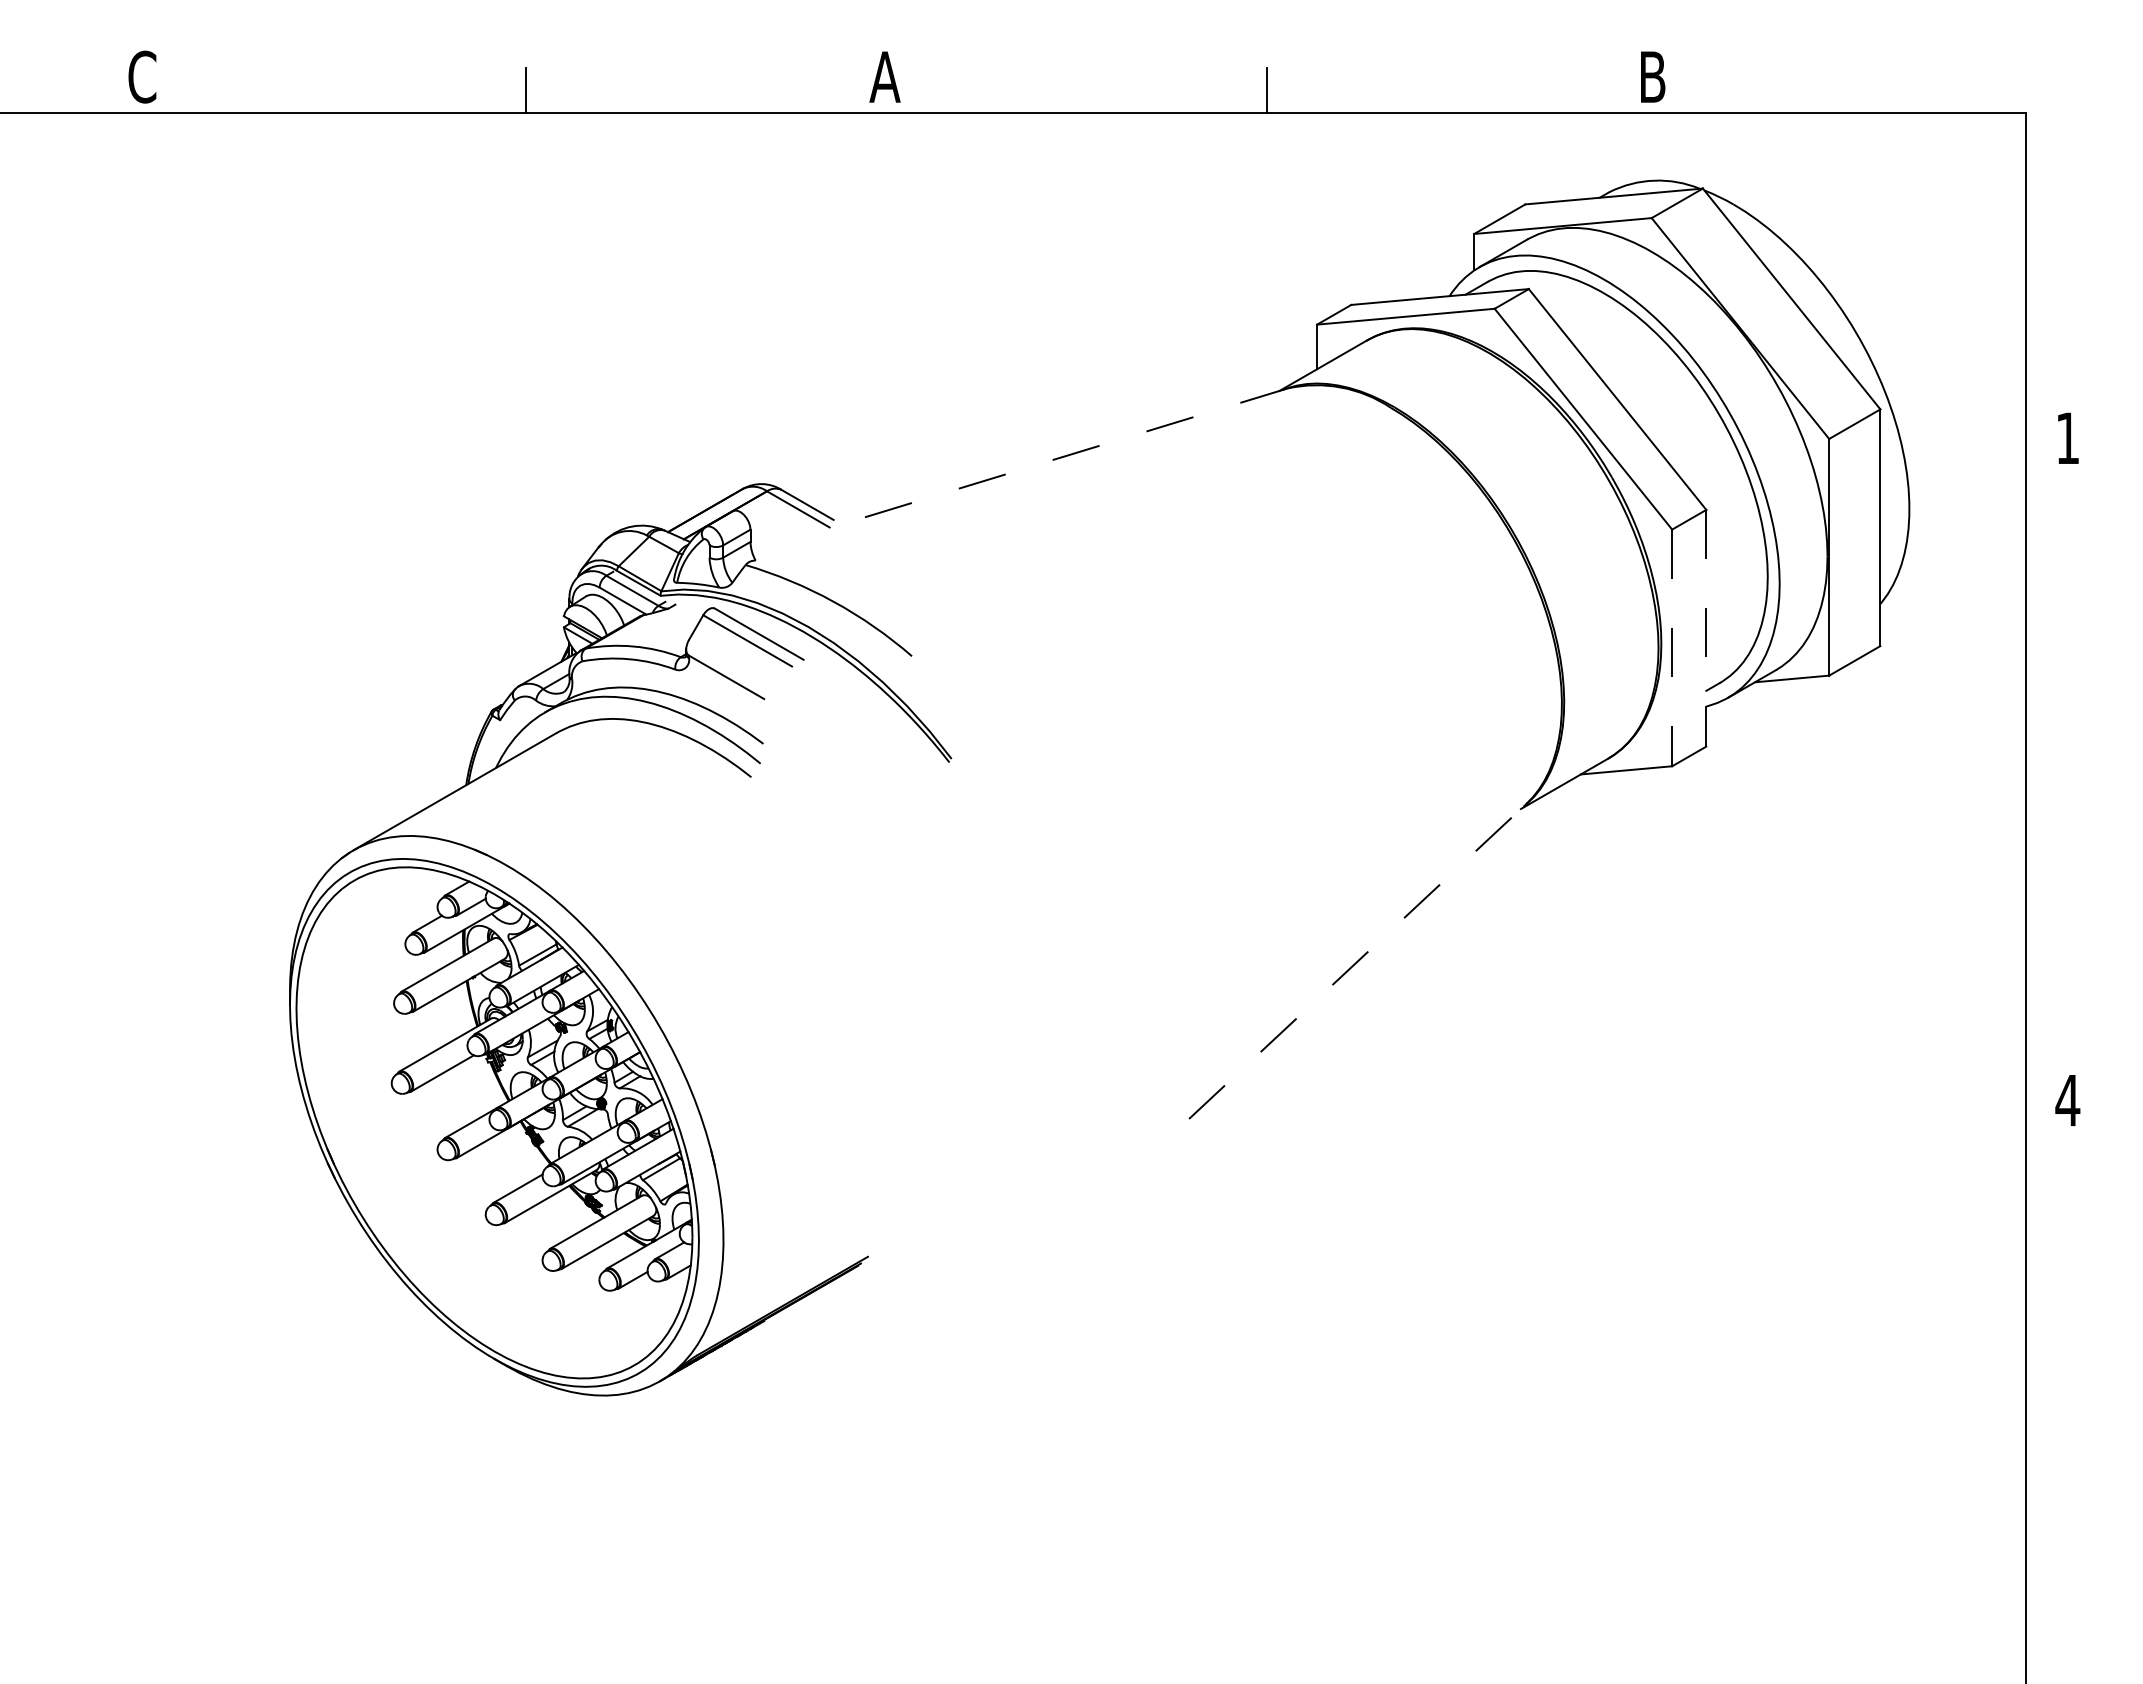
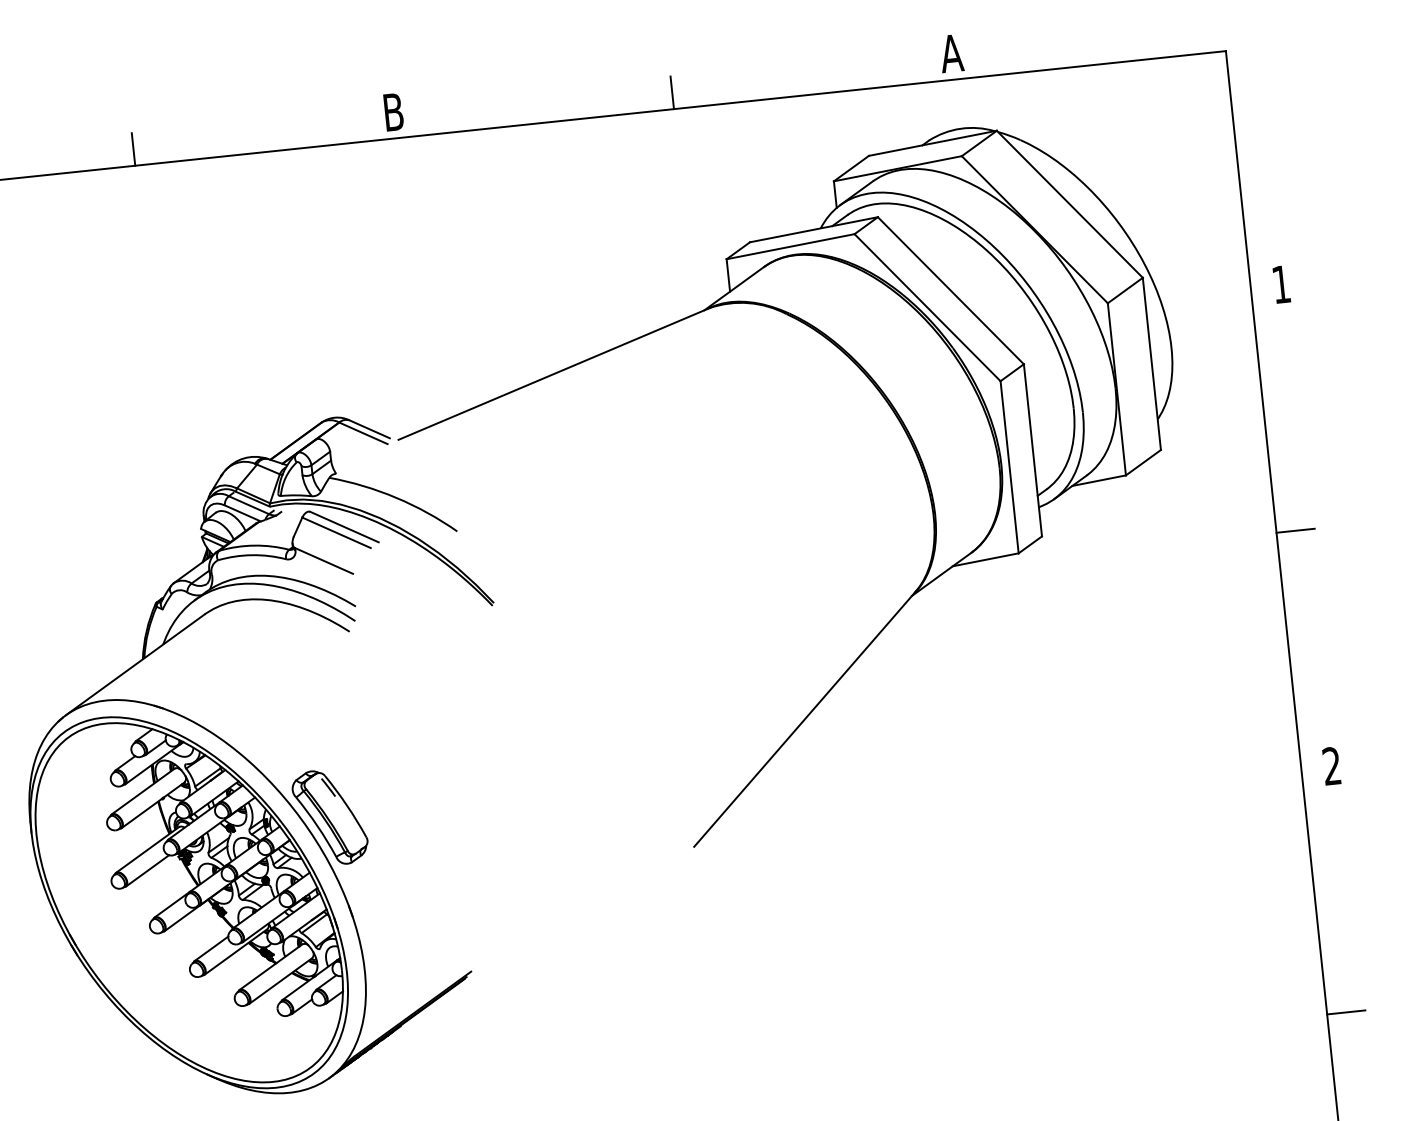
text: (884, 76) -> (392, 111), A -> B
text: (1652, 76) -> (951, 53), B -> A
line: (1065, 456) -> (553, 374), dashed -> solid
line: (1706, 628) -> (1033, 450), dashed -> solid
line: (1672, 648) -> (1009, 467), dashed -> solid
line: (2051, 775) -> (1295, 531), added
line: (1358, 960) -> (805, 718), dashed -> solid
part: (698, 1026) -> (330, 817), added
text: (2067, 1100) -> (1331, 766), 4 -> 2
line: (2051, 1437) -> (1345, 1012), added

